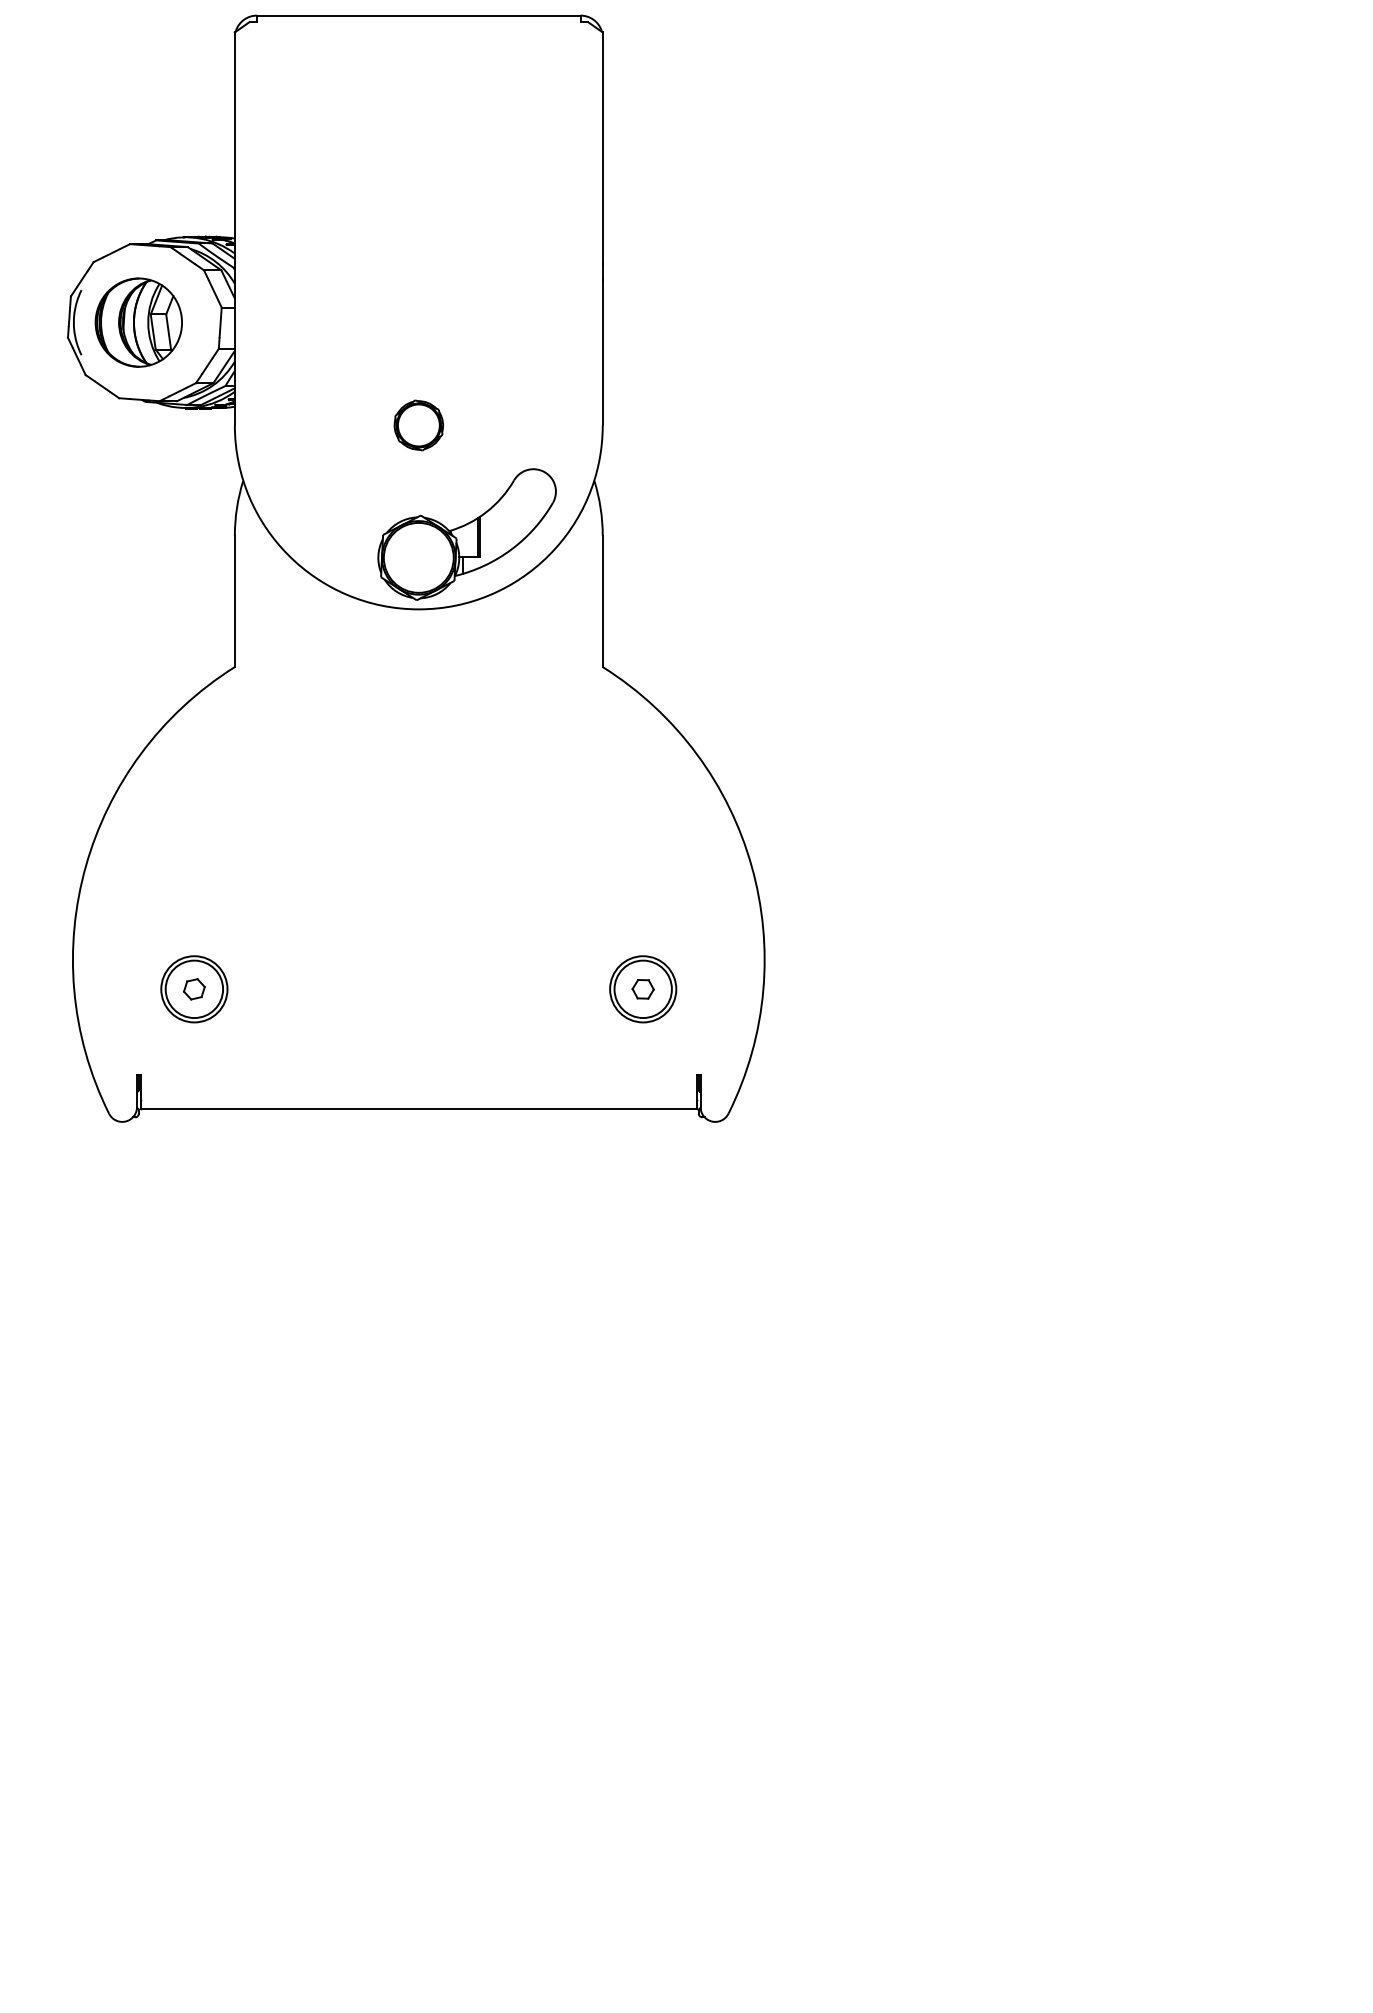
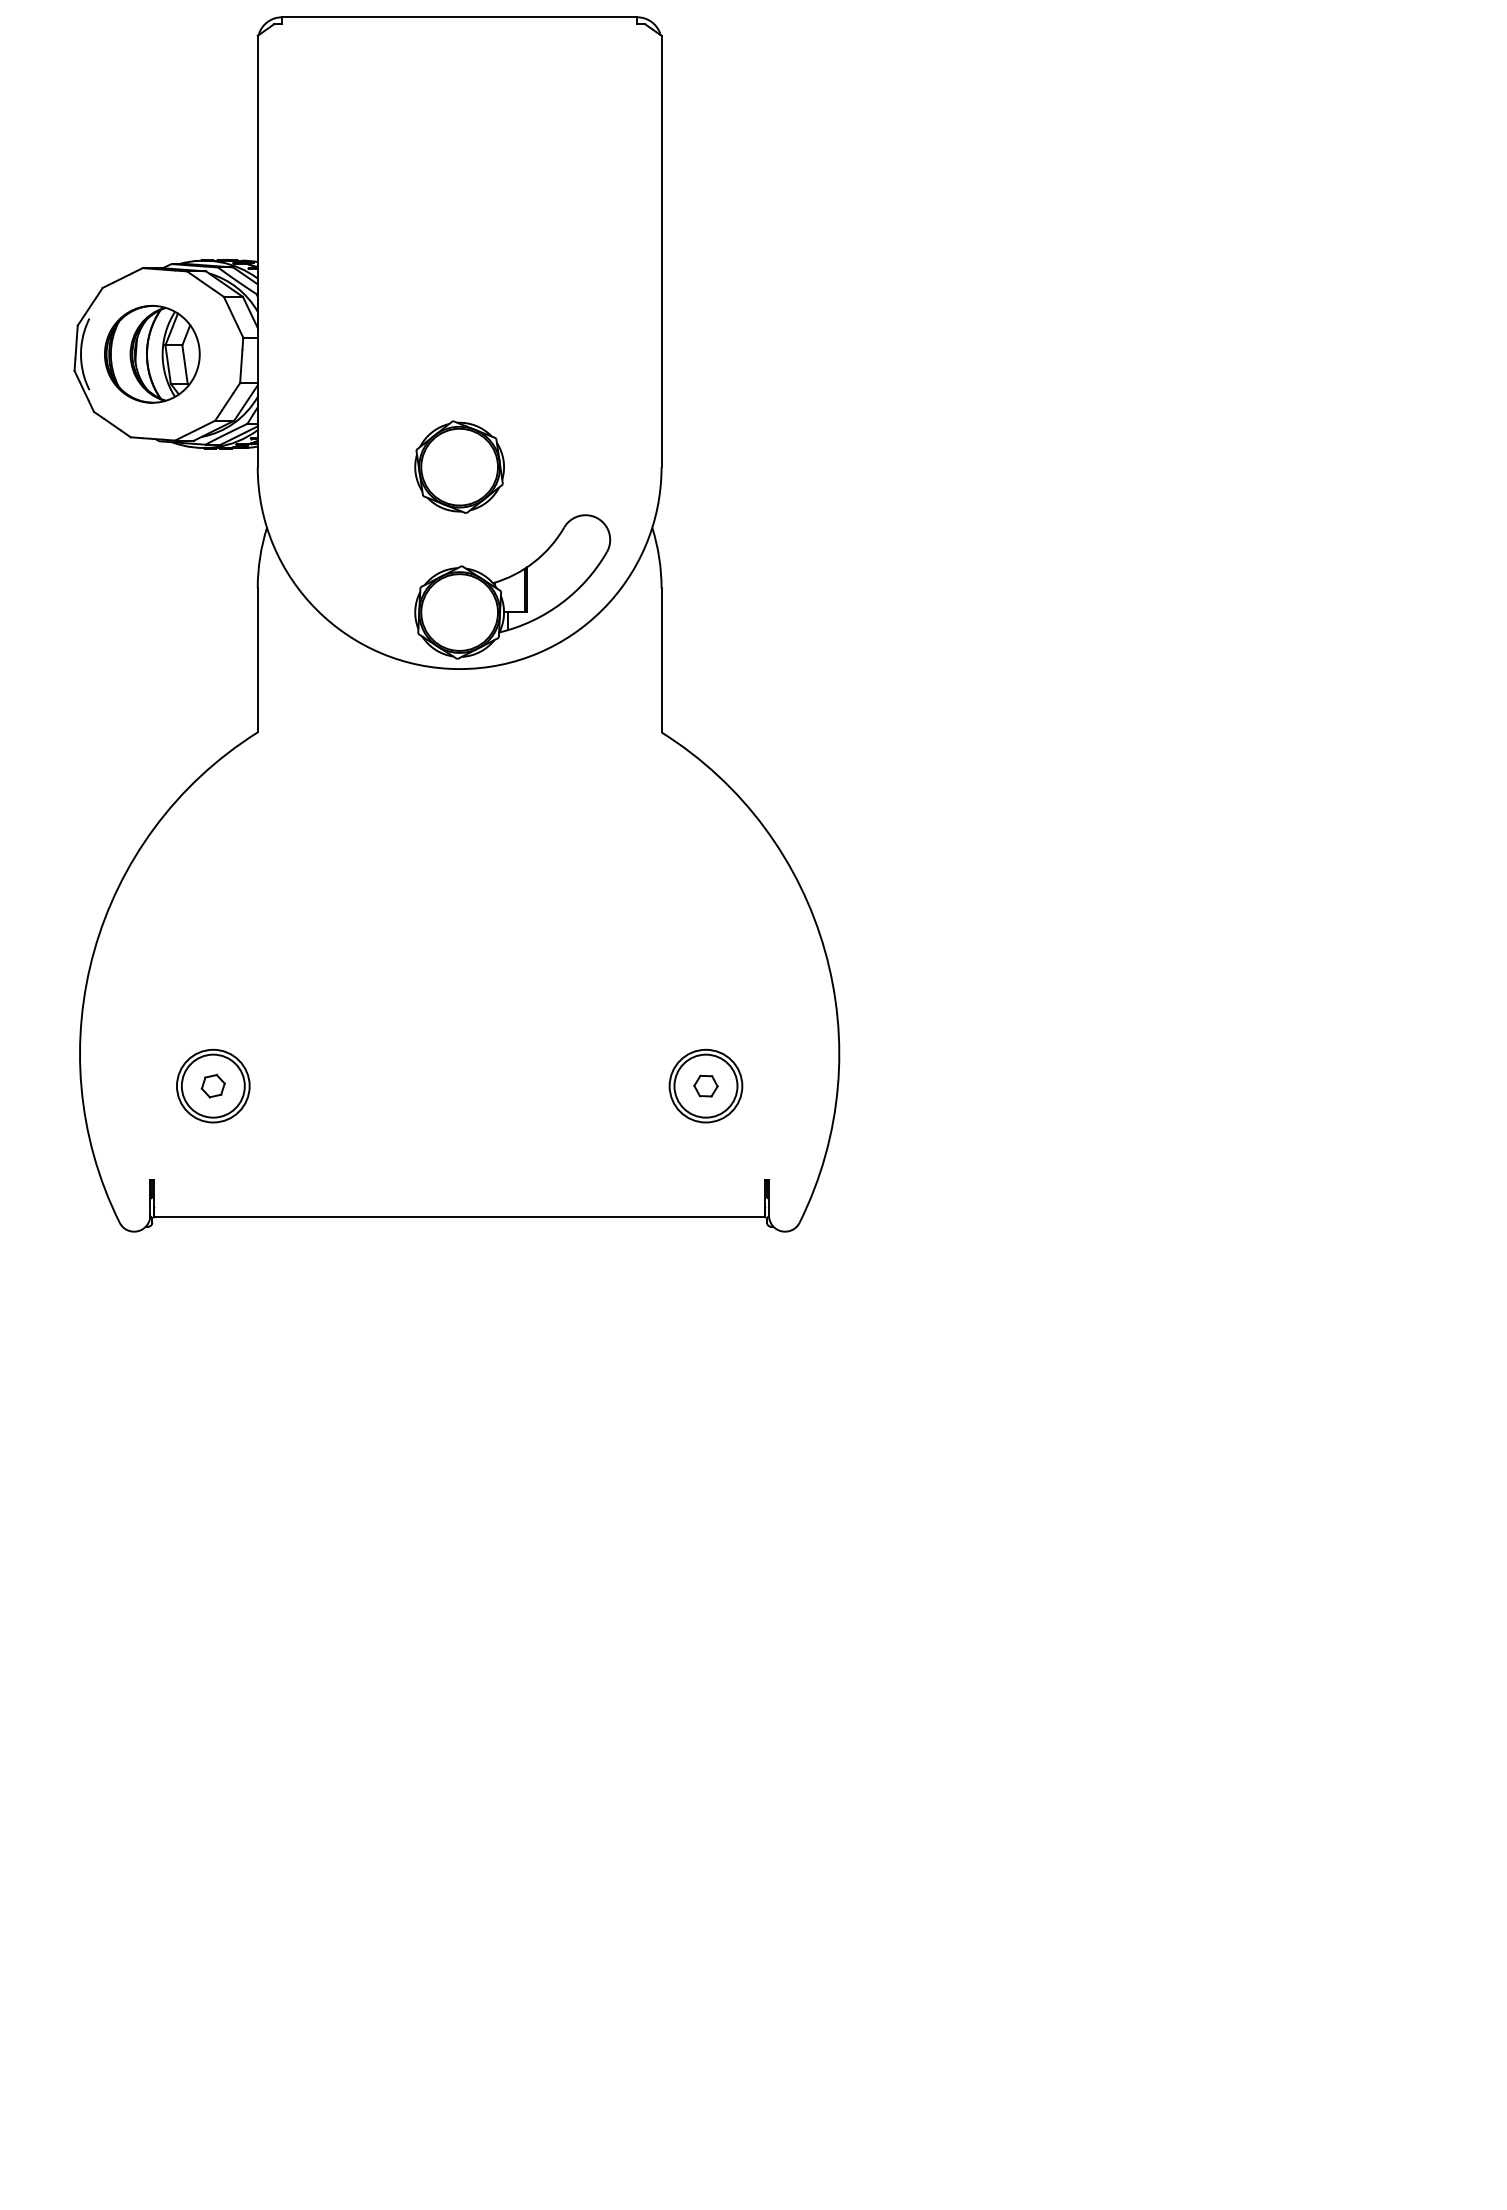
part: (418, 425) -> (459, 467), size x1.67

